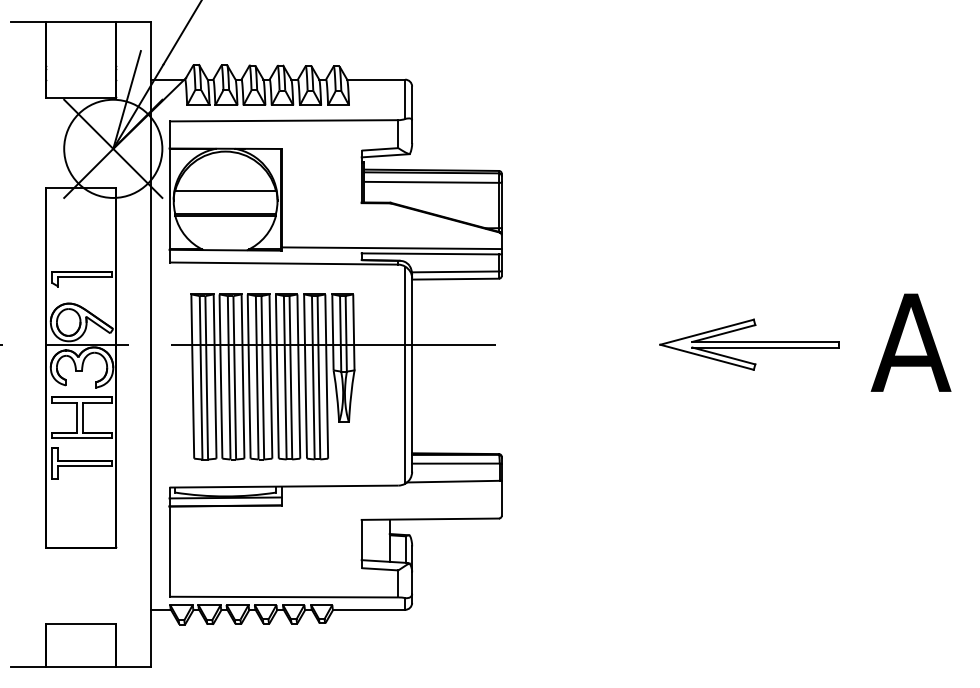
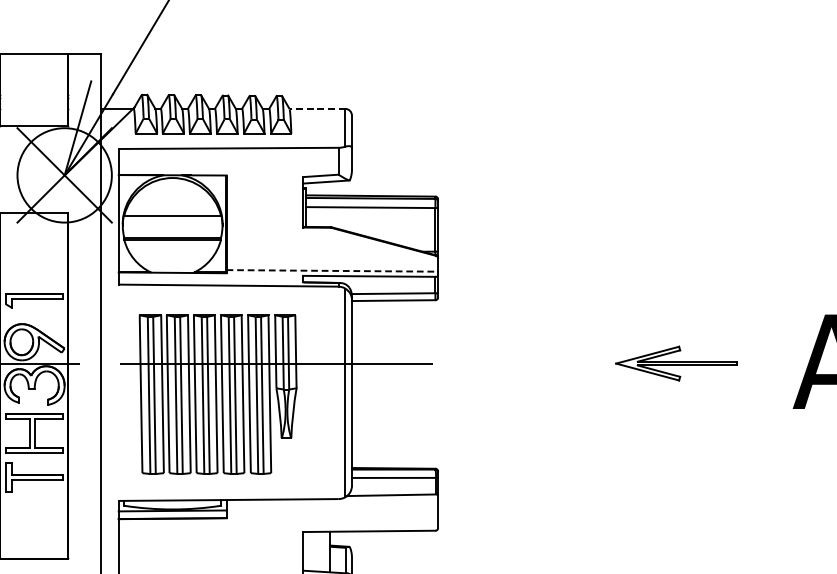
line: (375, 79) -> (316, 108), solid -> dashed
line: (392, 248) -> (333, 271), solid -> dashed
part: (749, 344) -> (676, 363), size x0.7

